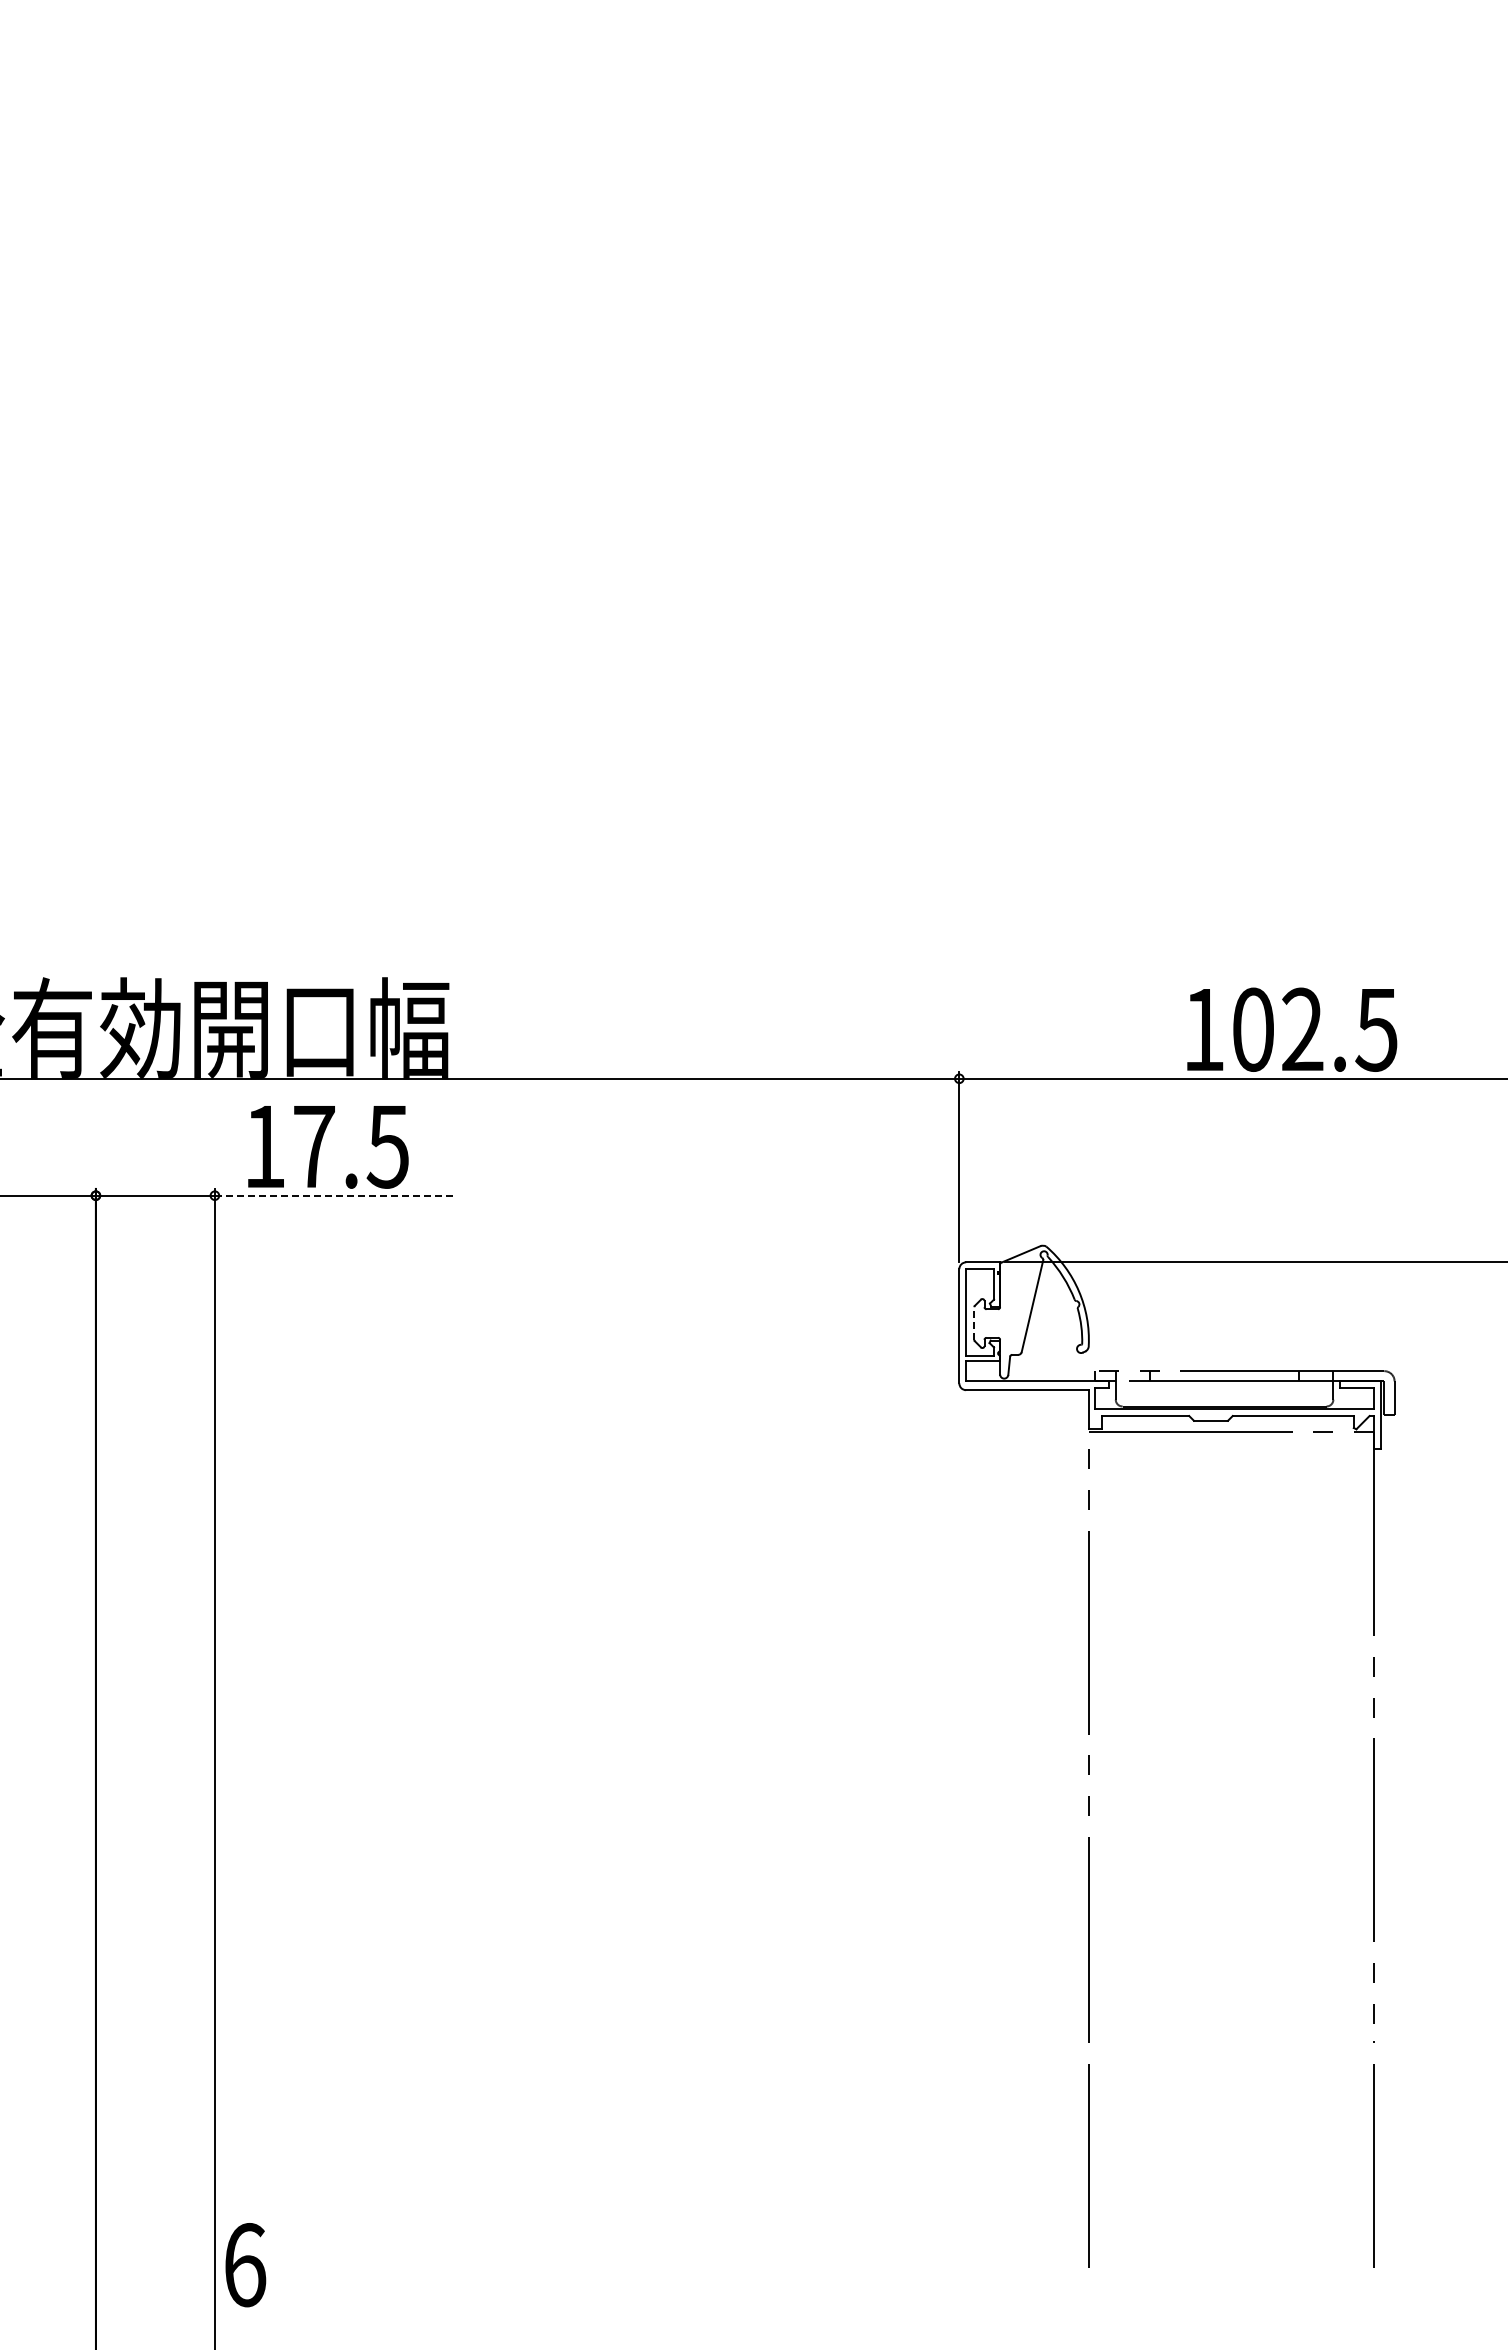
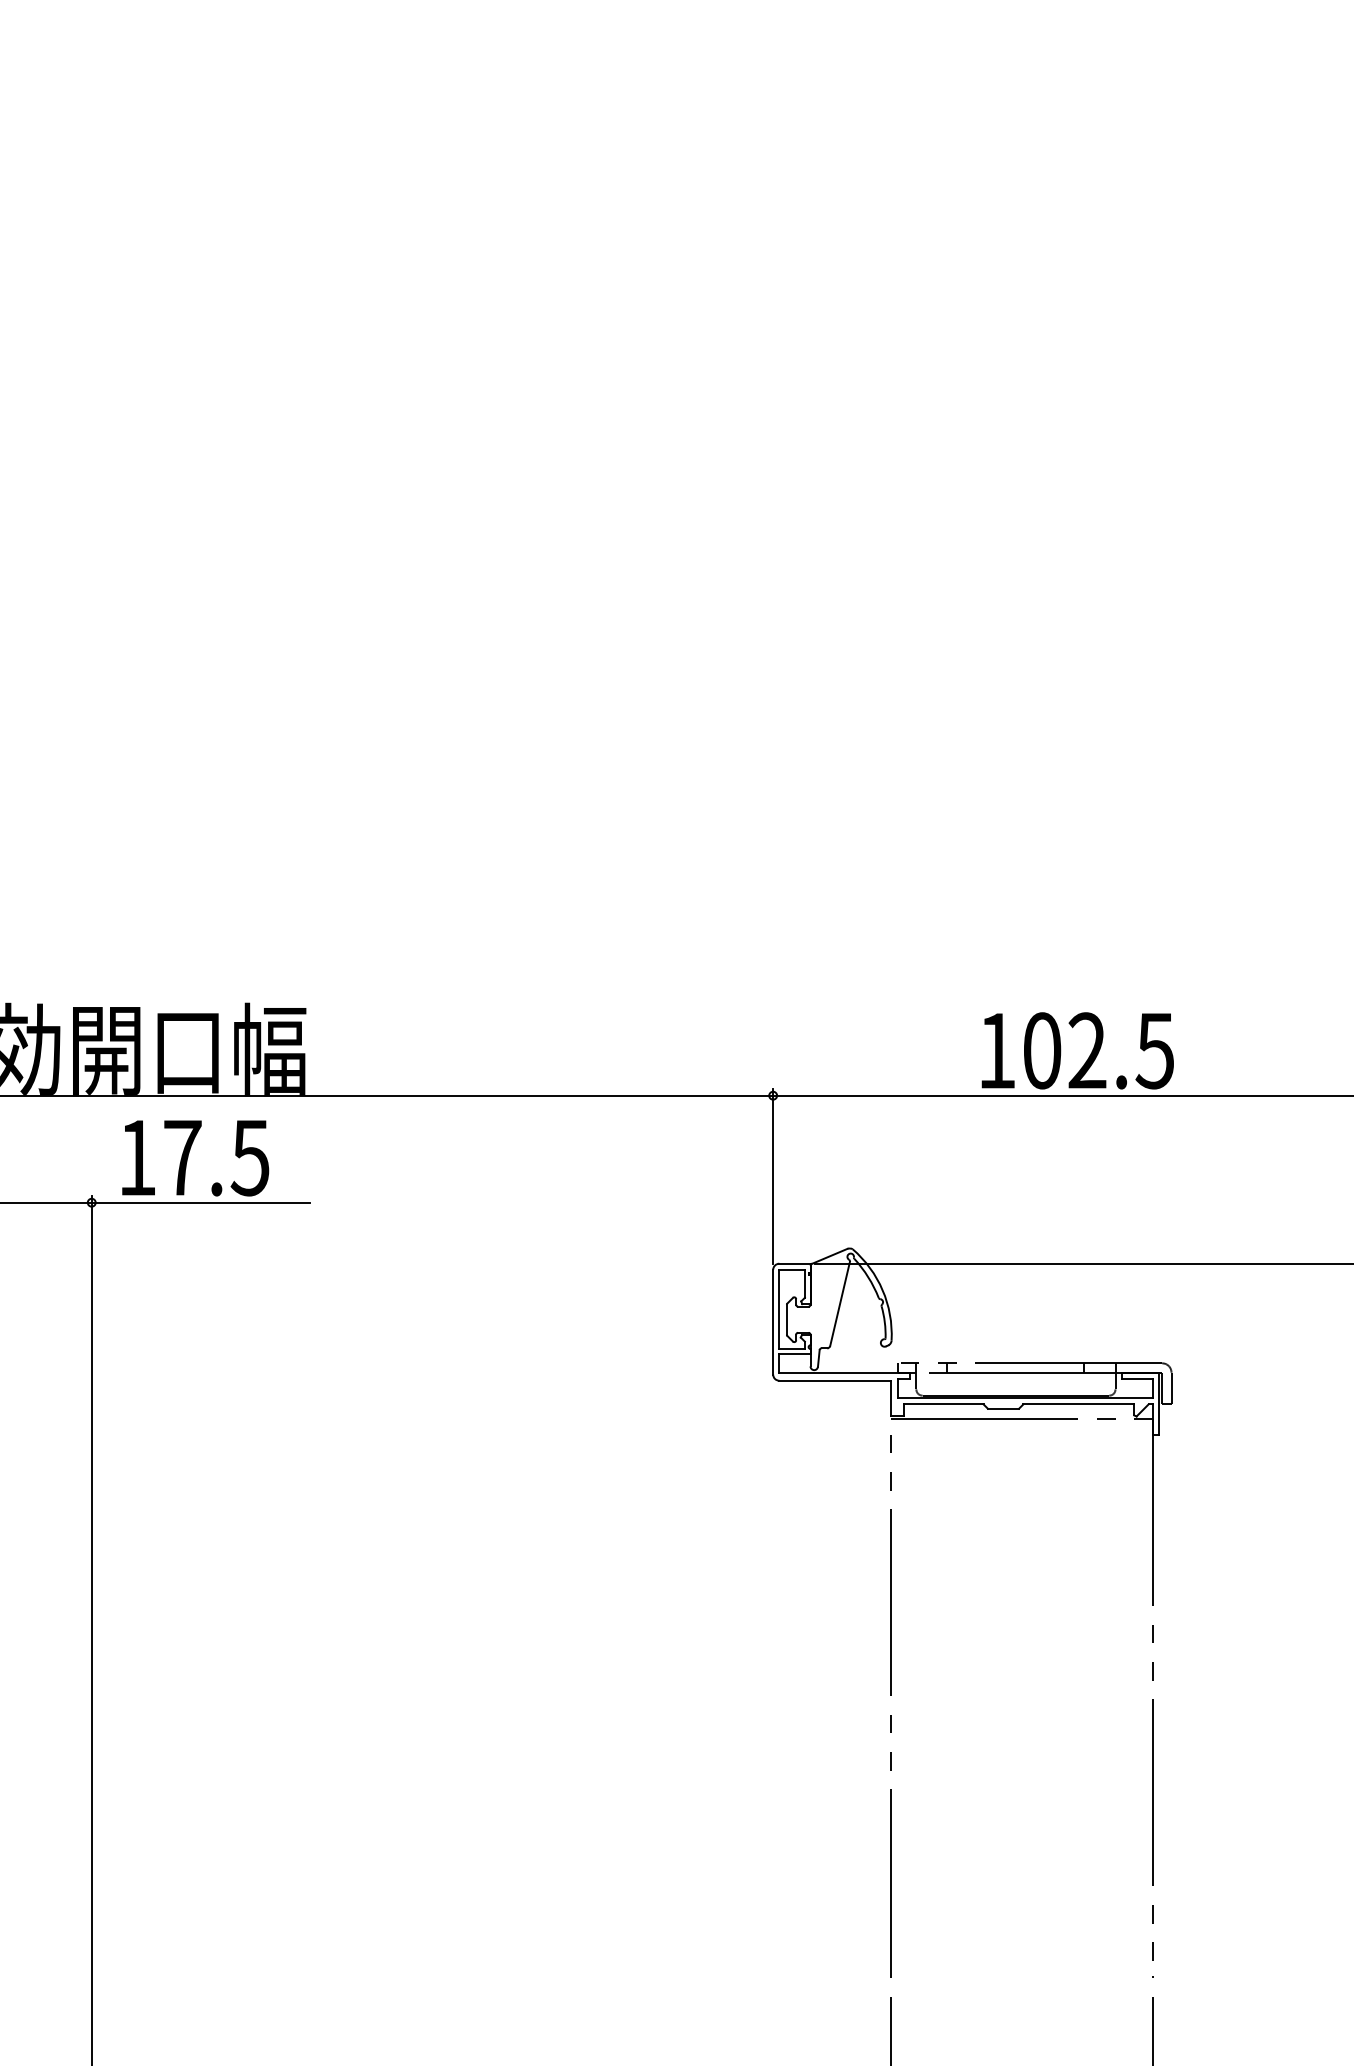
line: (334, 1195) -> (201, 1202), dashed -> solid
line: (974, 1323) -> (787, 1319), dashed -> solid

